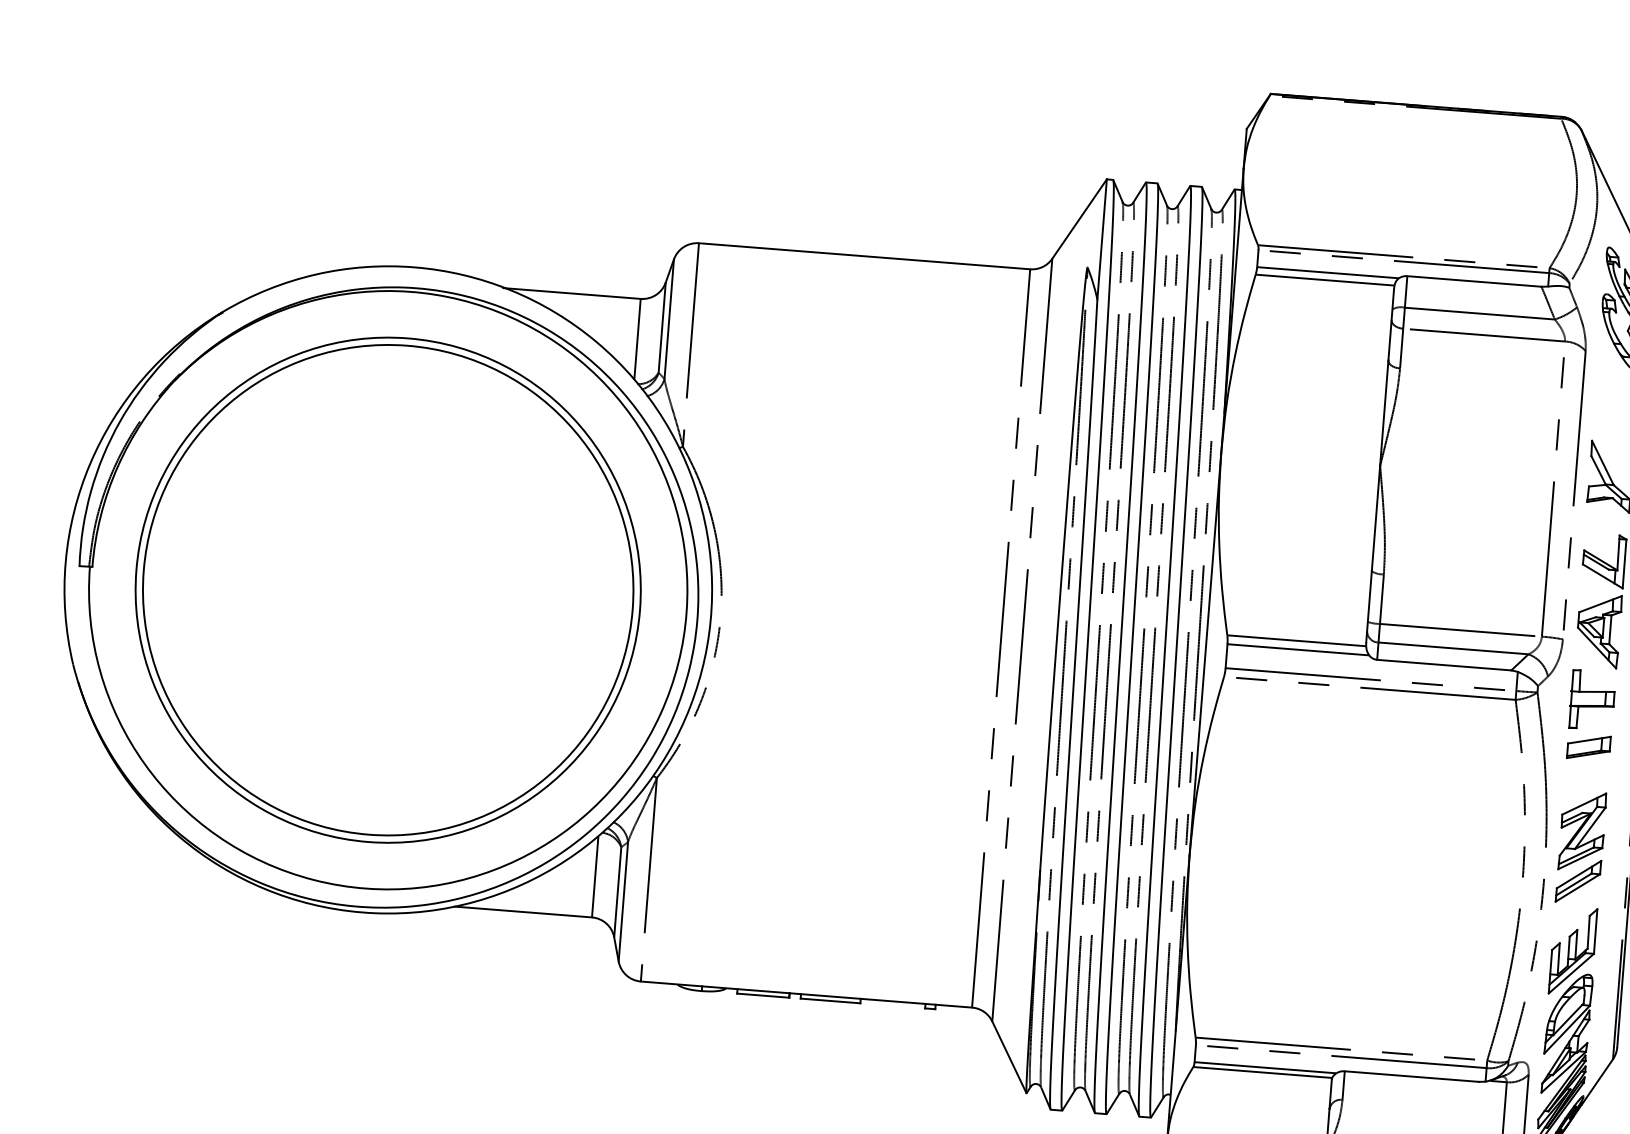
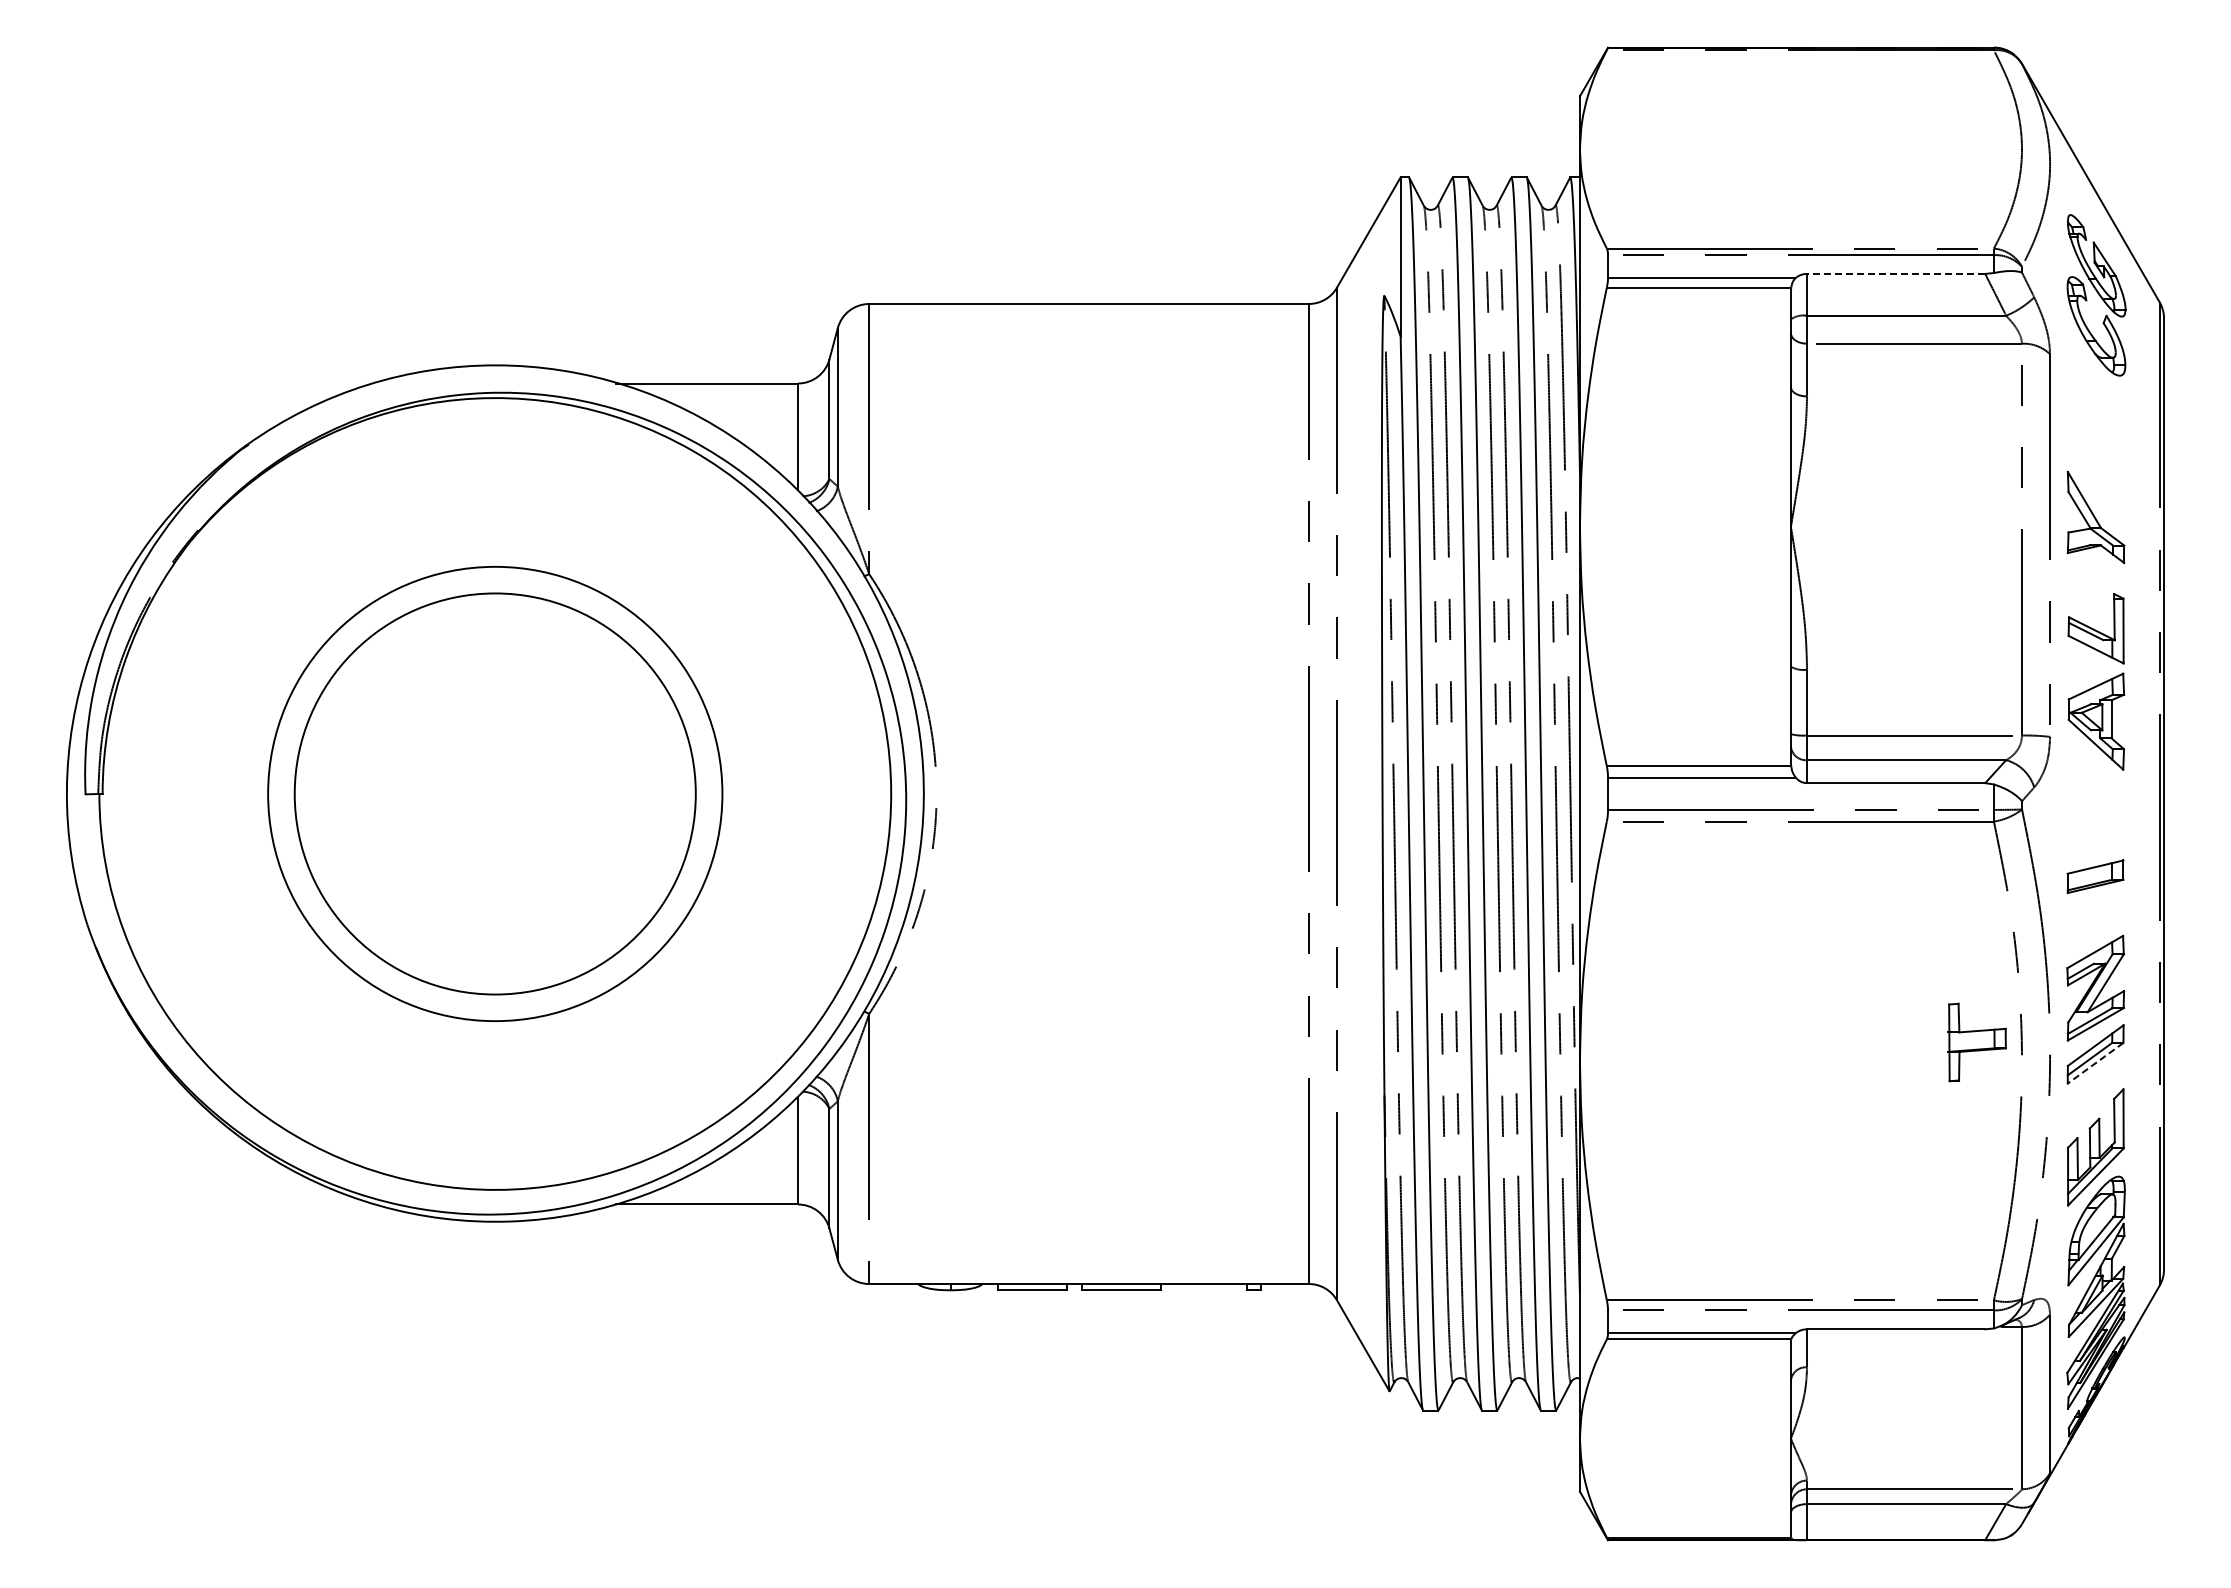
line: (1473, 281) -> (1895, 273), solid -> dashed
circle: (387, 589) -> (494, 793), size x0.7
circle: (388, 589) -> (495, 793), size x0.6
part: (1591, 700) -> (1976, 1042), moved
line: (1577, 888) -> (2095, 1063), solid -> dashed

